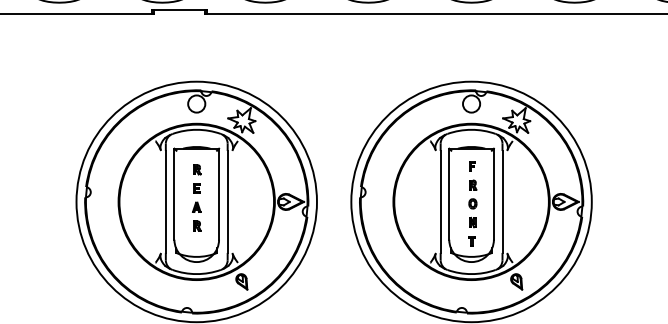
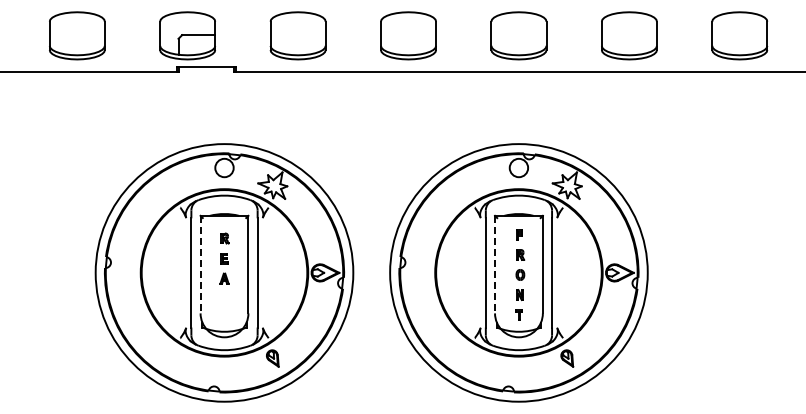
line: (174, 194) -> (200, 264), solid -> dashed
line: (449, 194) -> (495, 264), solid -> dashed
part: (196, 225) -> (224, 298), removed

